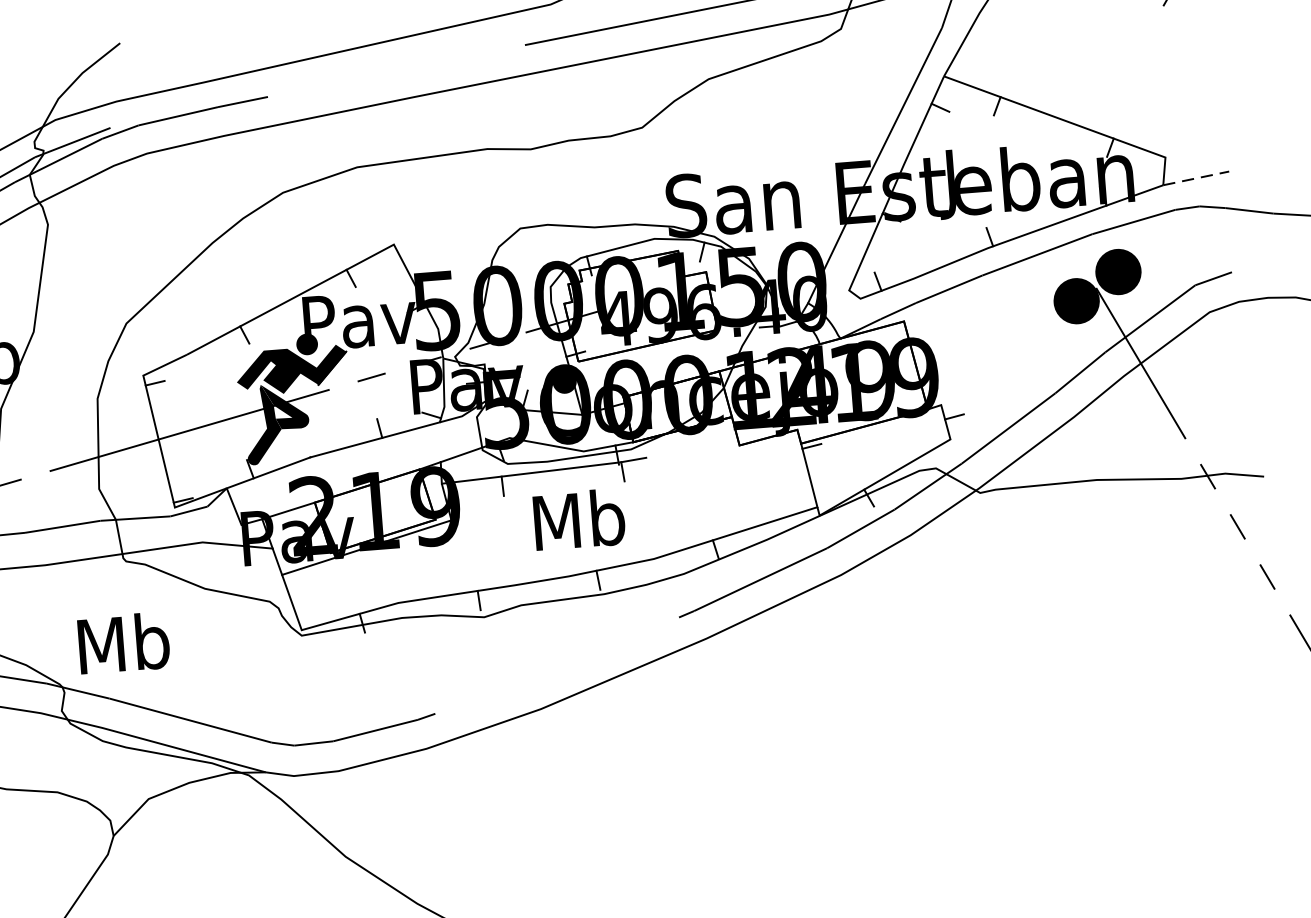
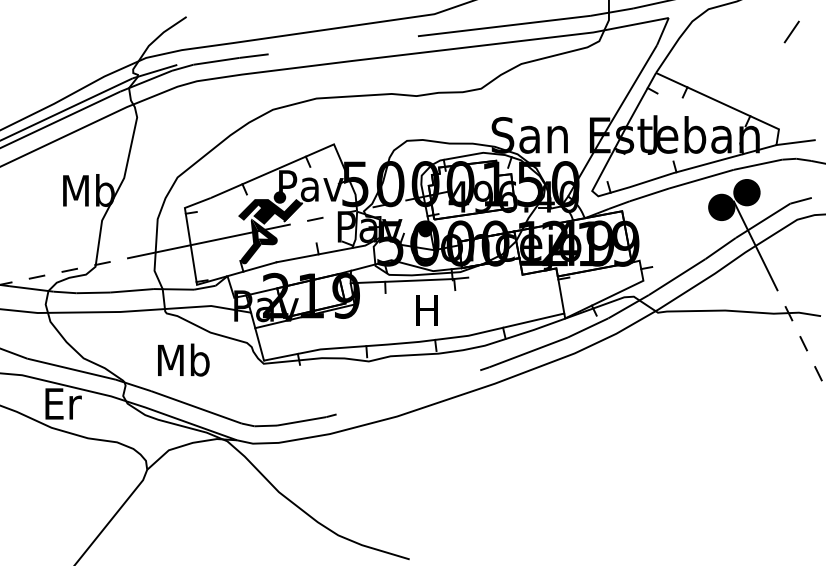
line: (1197, 178) -> (796, 142), dashed -> solid
text: (579, 518) -> (427, 309), Mb -> H
text: (123, 642) -> (183, 359), moved

